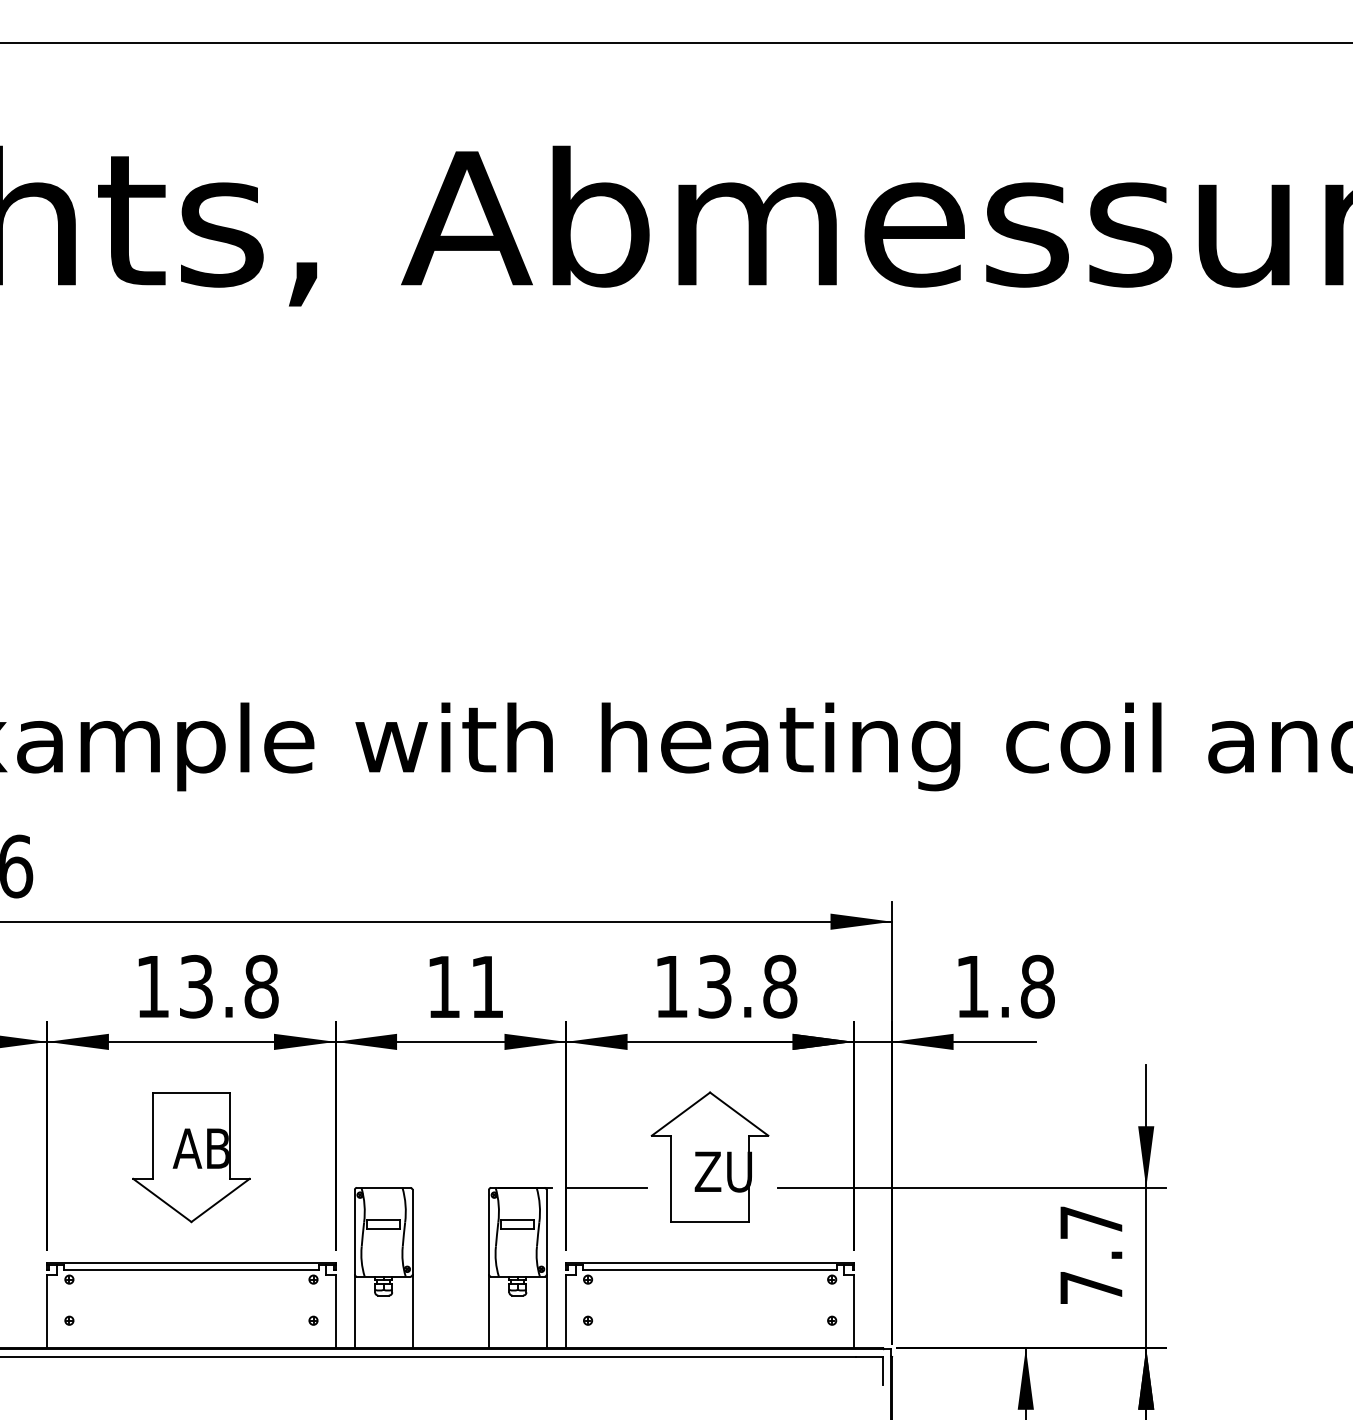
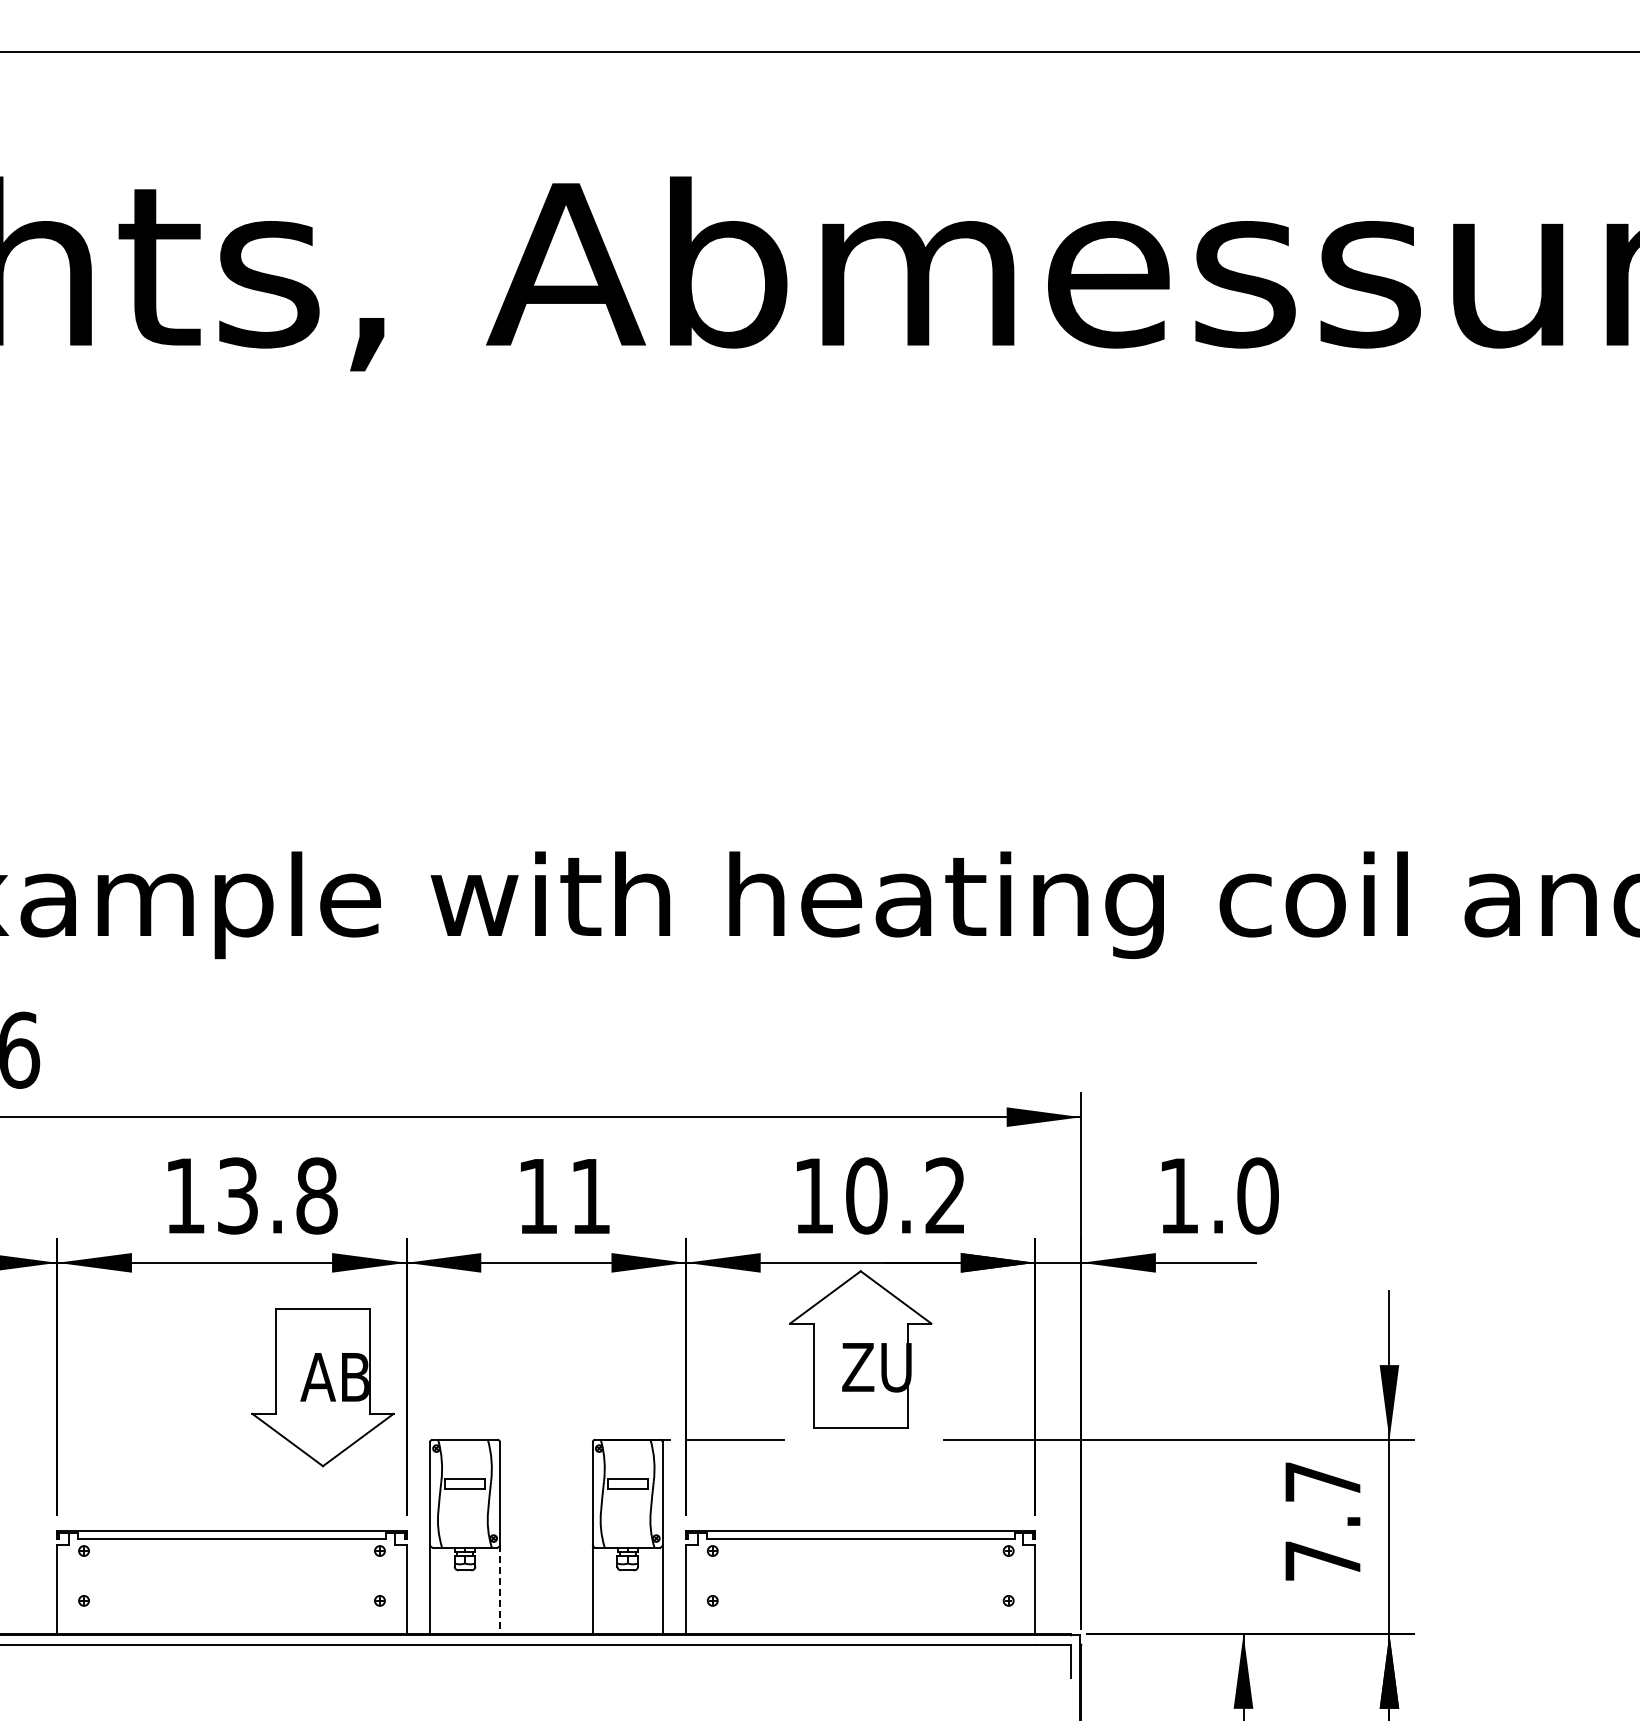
text: (747, 986) -> (906, 1195), 13.8 -> 10.2
text: (1037, 986) -> (1257, 1195), 1.8 -> 1.0
part: (191, 1157) -> (322, 1387), moved
part: (709, 1157) -> (860, 1349), moved
line: (412, 1311) -> (499, 1589), solid -> dashed

